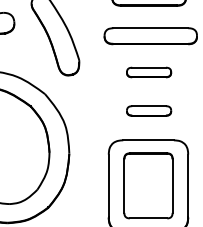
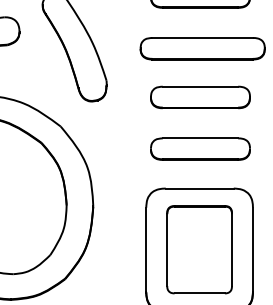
part: (148, 72) -> (199, 97), size x1.67
part: (148, 110) -> (199, 148), size x1.67

